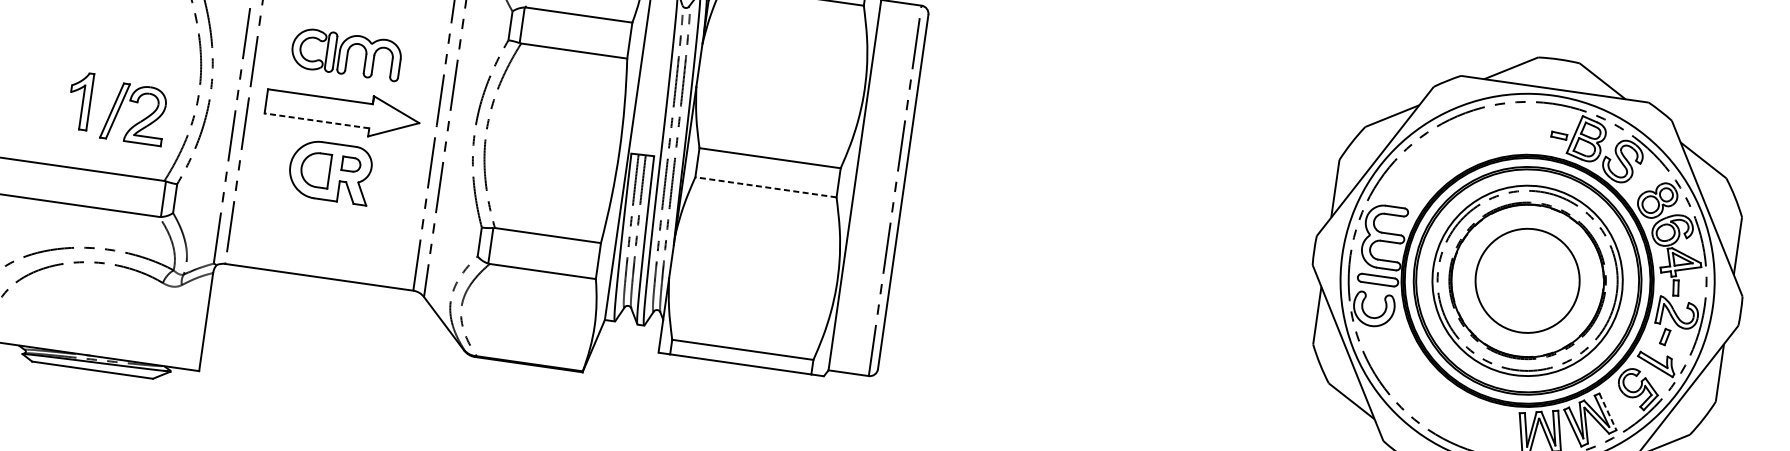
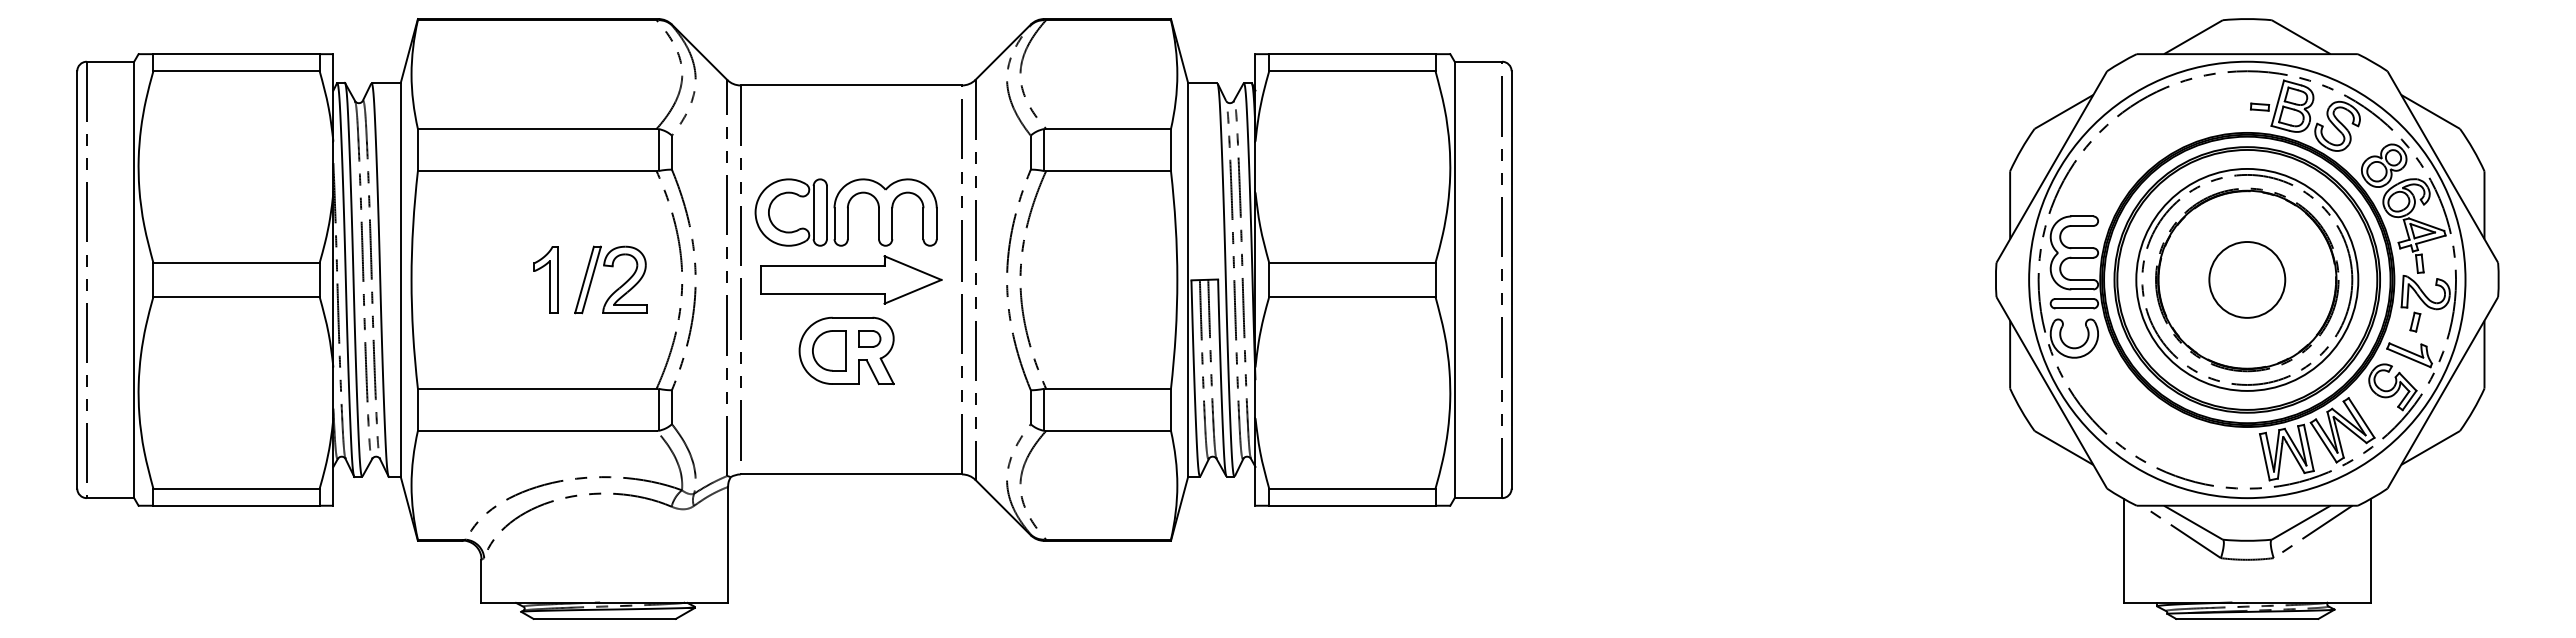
part: (345, 54) -> (845, 212), size x1.43
part: (79, 100) -> (545, 279), moved
part: (139, 121) -> (618, 287), moved
line: (316, 121) -> (822, 294), dashed -> solid
line: (765, 187) -> (1351, 297), dashed -> solid
circle: (1527, 280) -> (2247, 279), size x0.62
line: (1607, 412) -> (2361, 418), dashed -> solid

